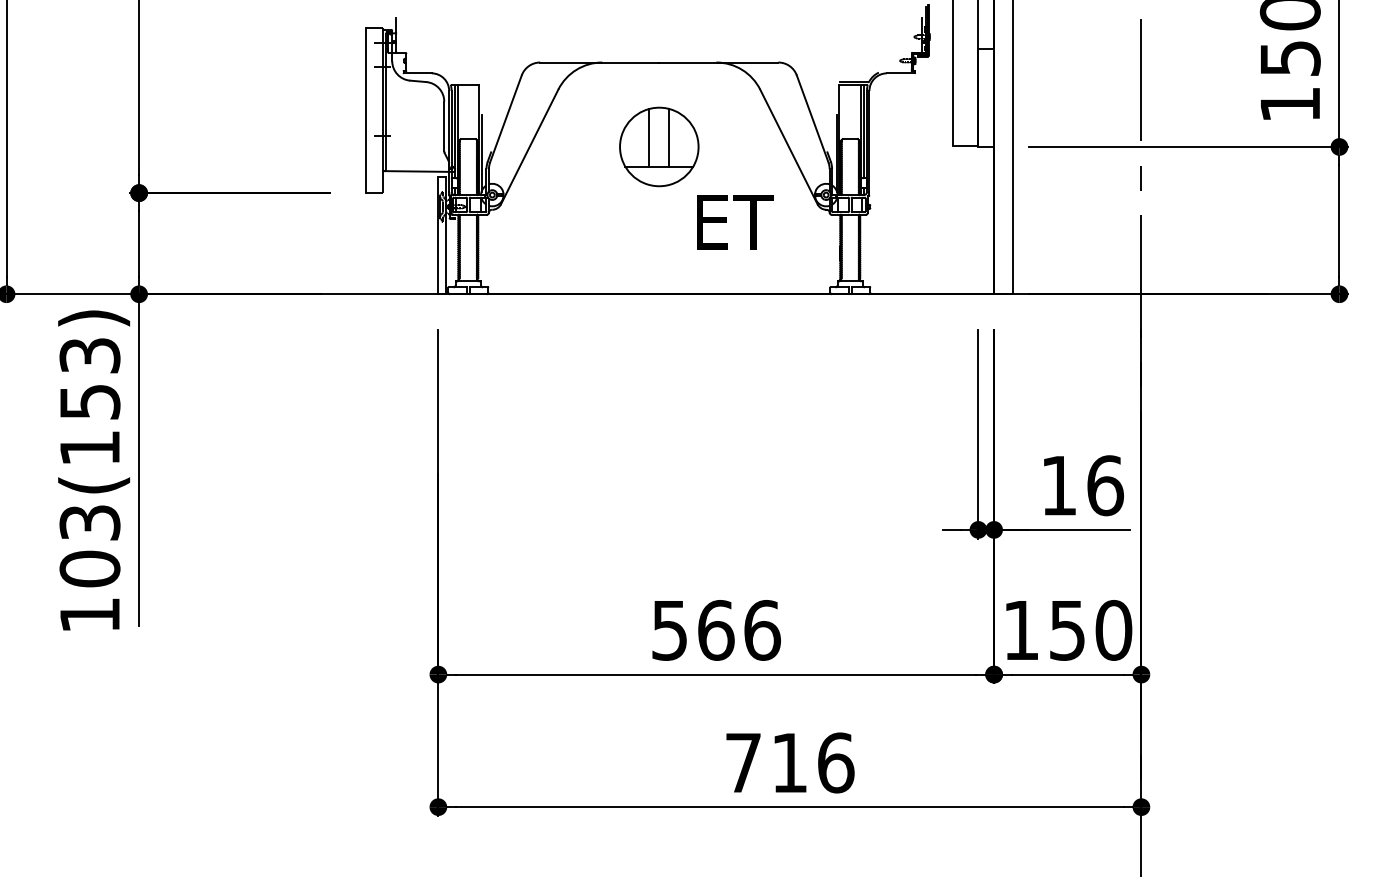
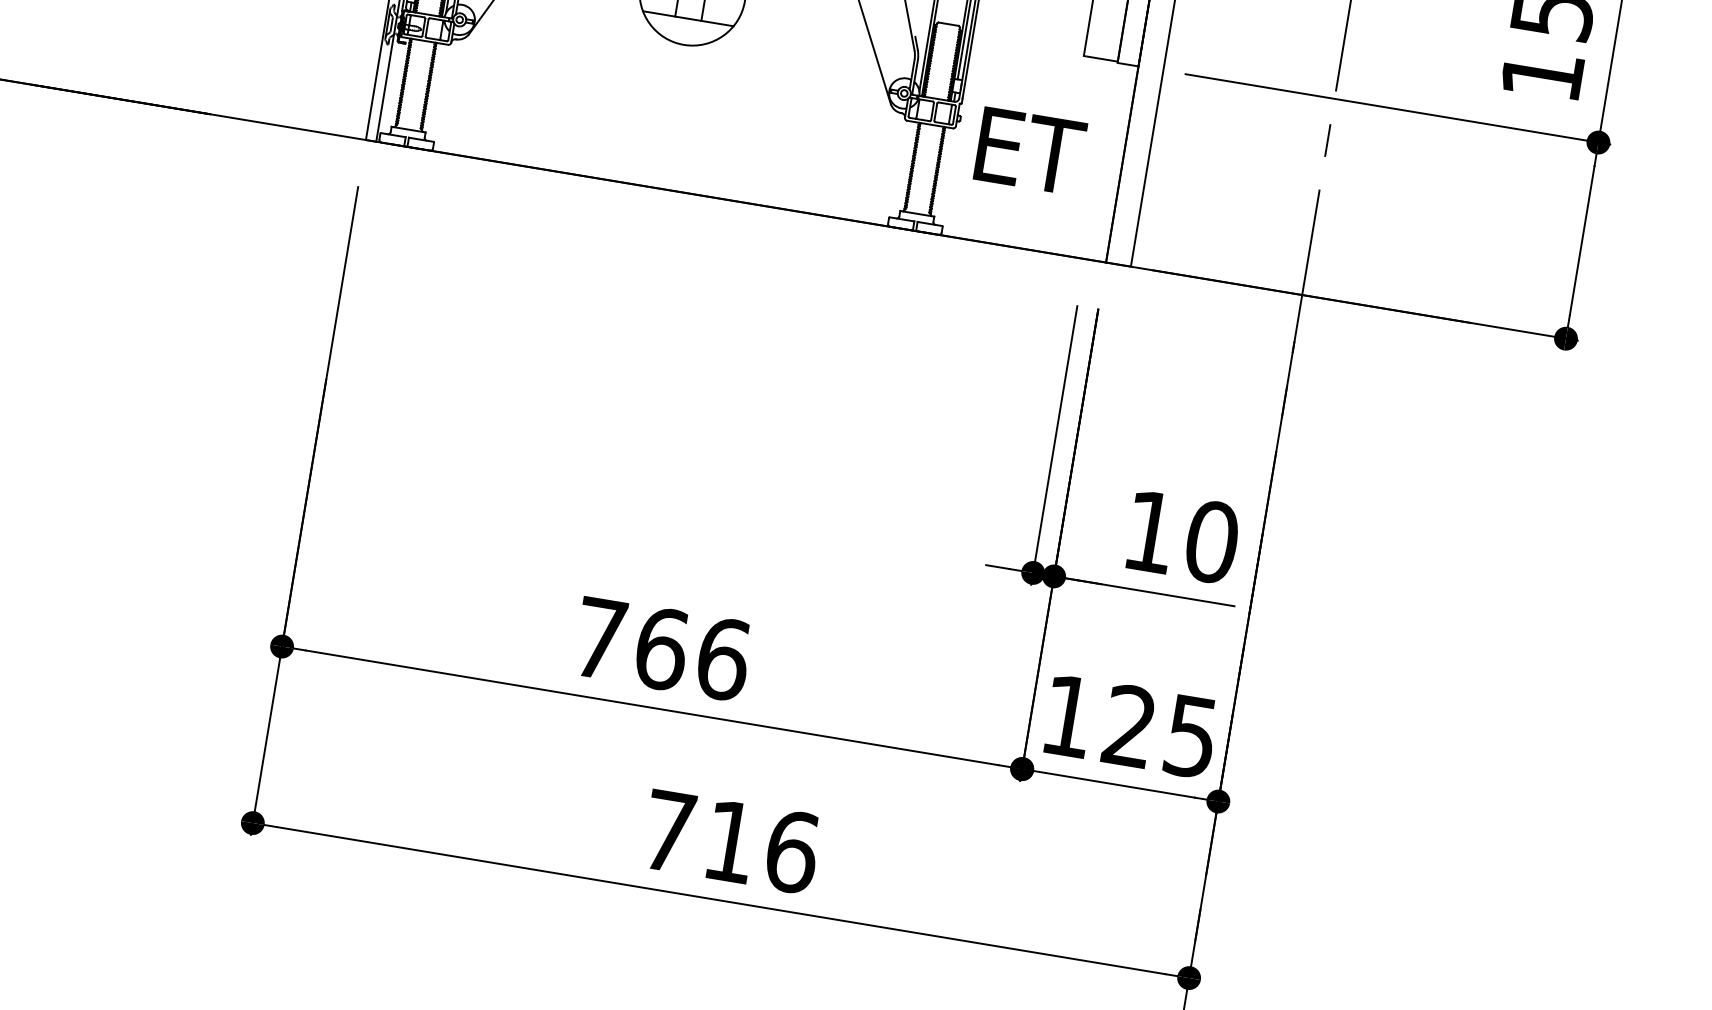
text: (735, 222) -> (1030, 151), moved
text: (1105, 485) -> (1212, 541), 16 -> 10
text: (669, 630) -> (599, 638), 566 -> 766
text: (1091, 630) -> (1161, 731), 150 -> 125

